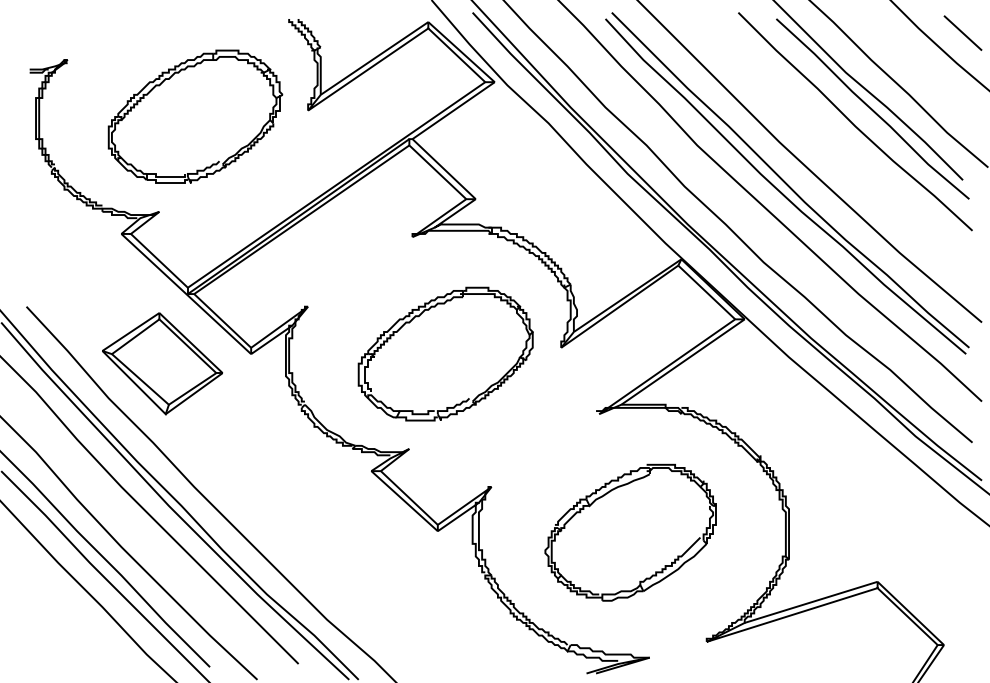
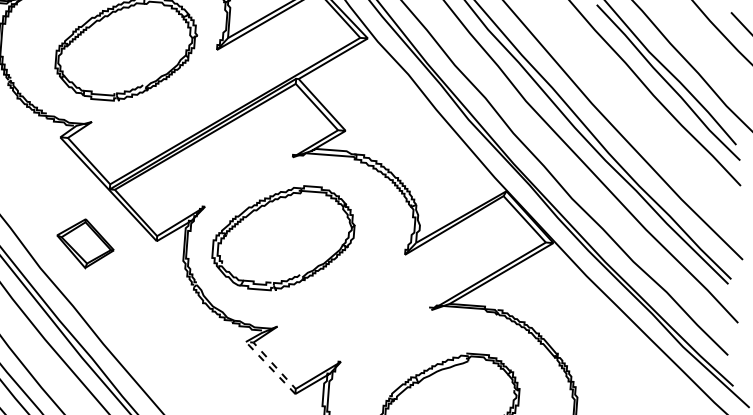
part: (445, 353) -> (283, 237), moved
part: (162, 363) -> (85, 243), size x0.6
line: (371, 471) -> (245, 342), solid -> dashed

